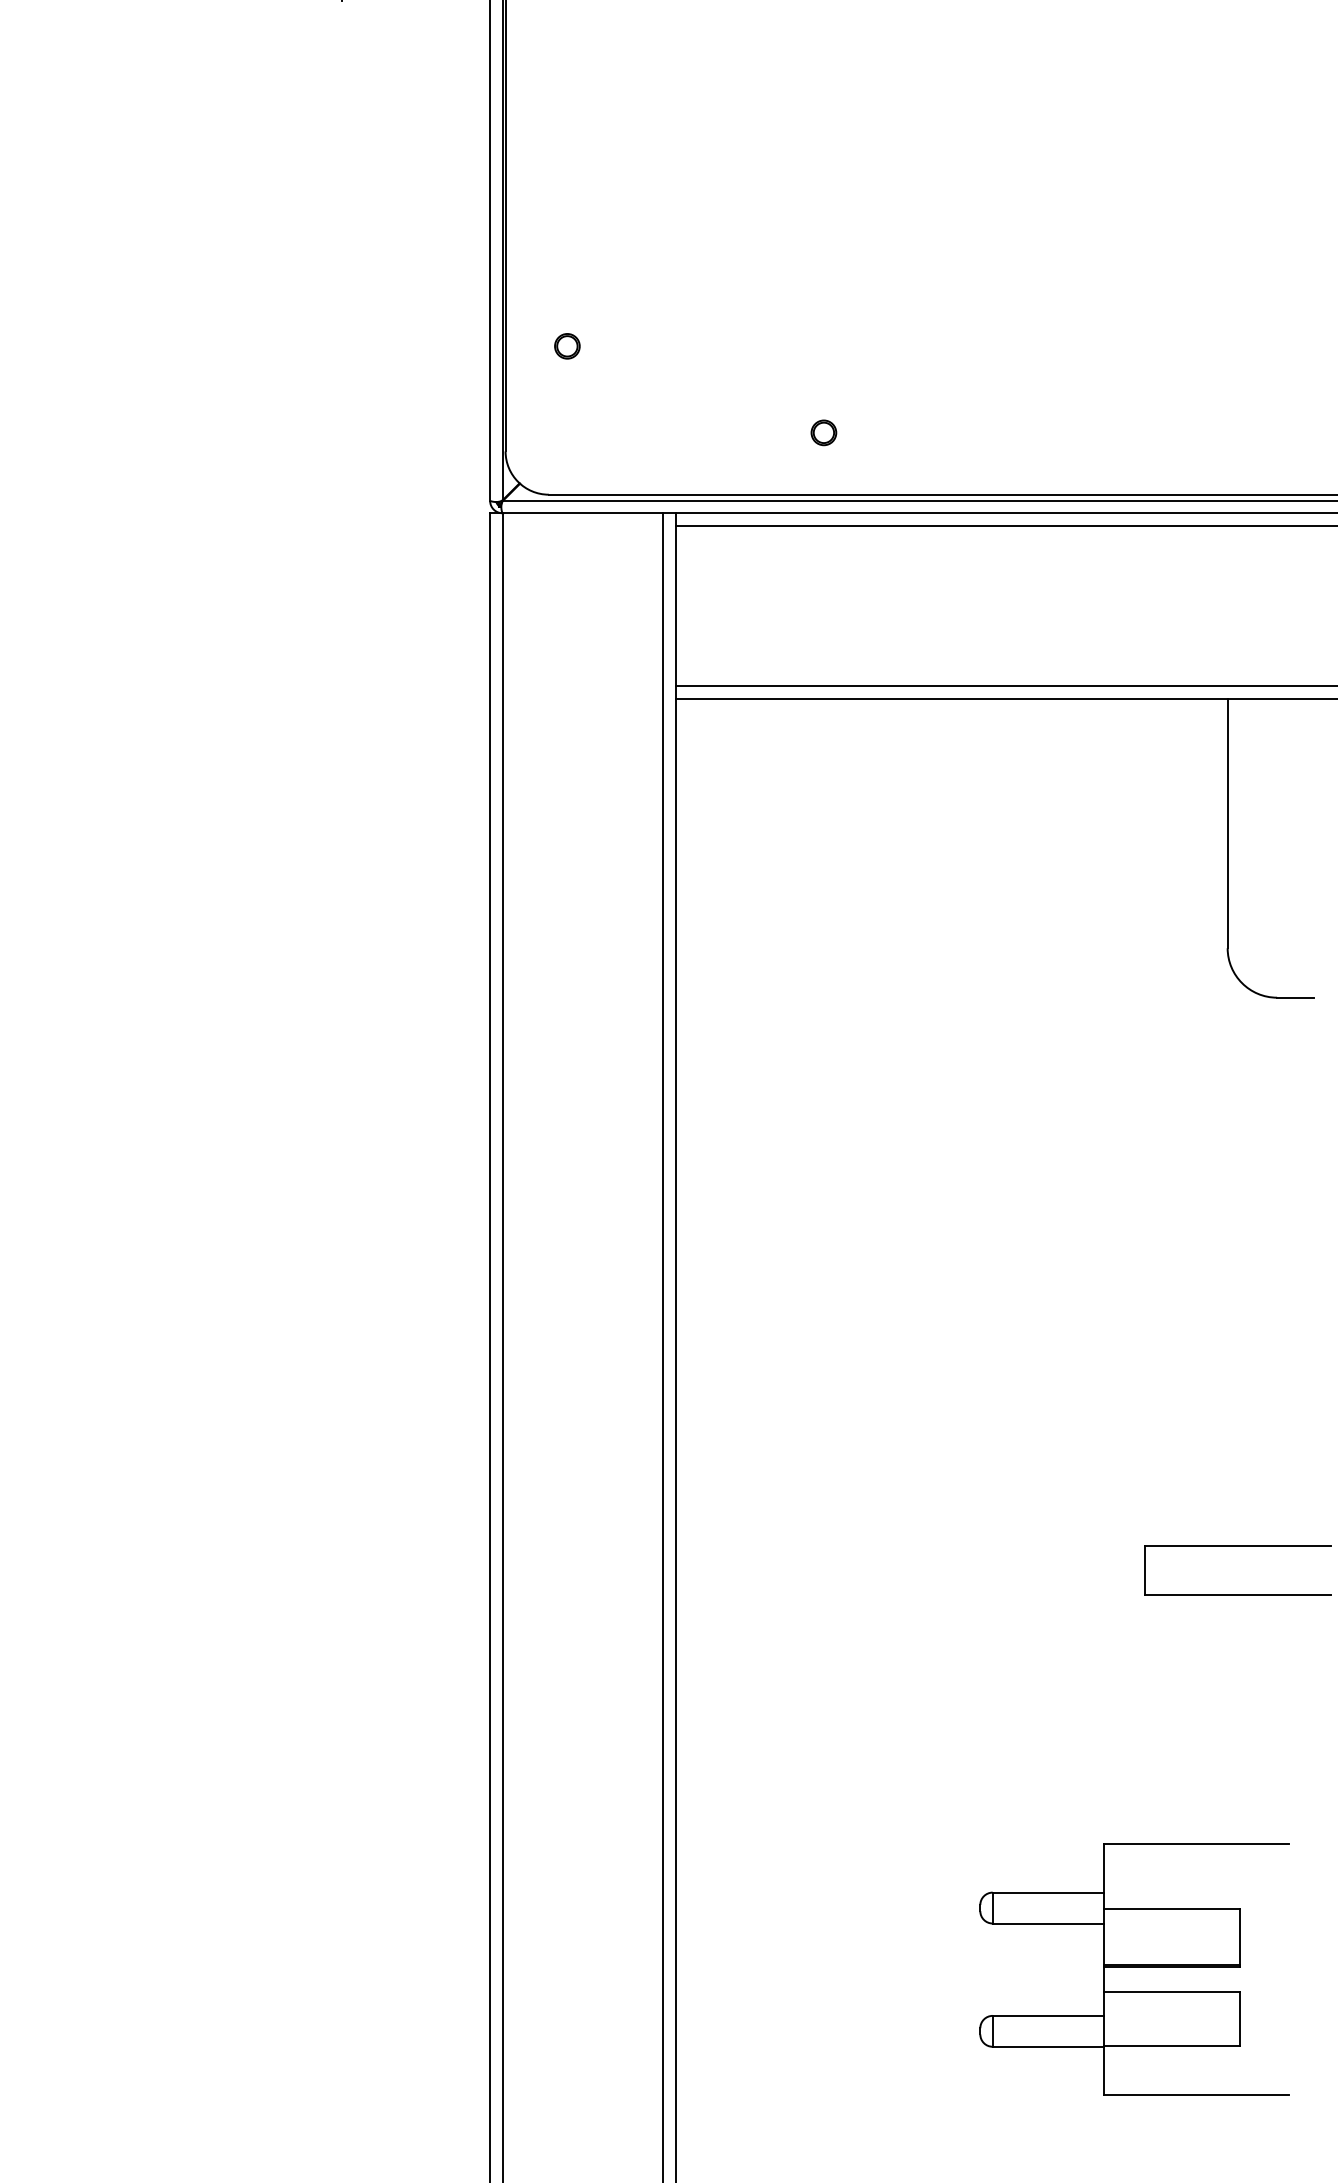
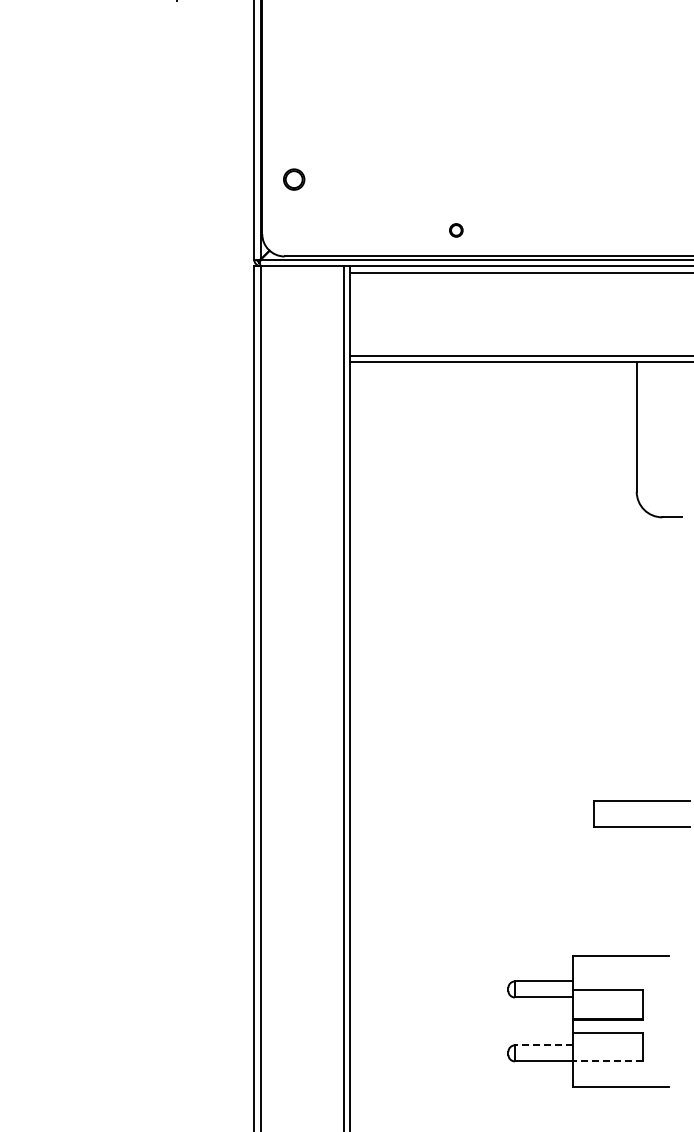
circle: (567, 346) -> (294, 179), size x1.6
circle: (824, 432) -> (456, 230), moved
line: (1047, 2016) -> (543, 1045), solid -> dashed
line: (1171, 2046) -> (607, 1061), solid -> dashed

